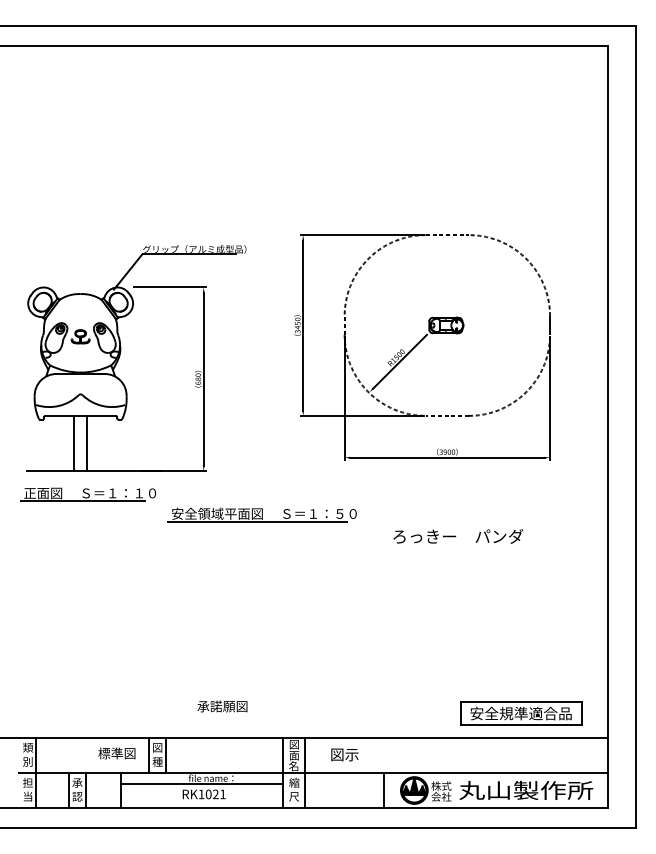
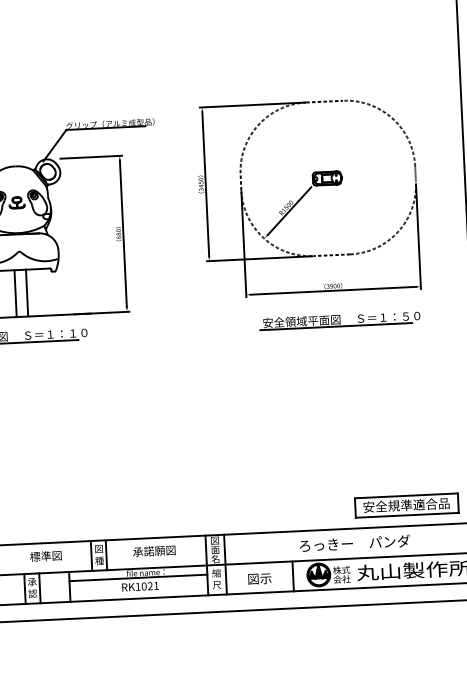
part: (261, 514) -> (339, 320), moved
text: (458, 536) -> (354, 543), moved
text: (222, 706) -> (154, 551), moved
text: (116, 753) -> (45, 556), moved
text: (344, 754) -> (259, 578), moved

